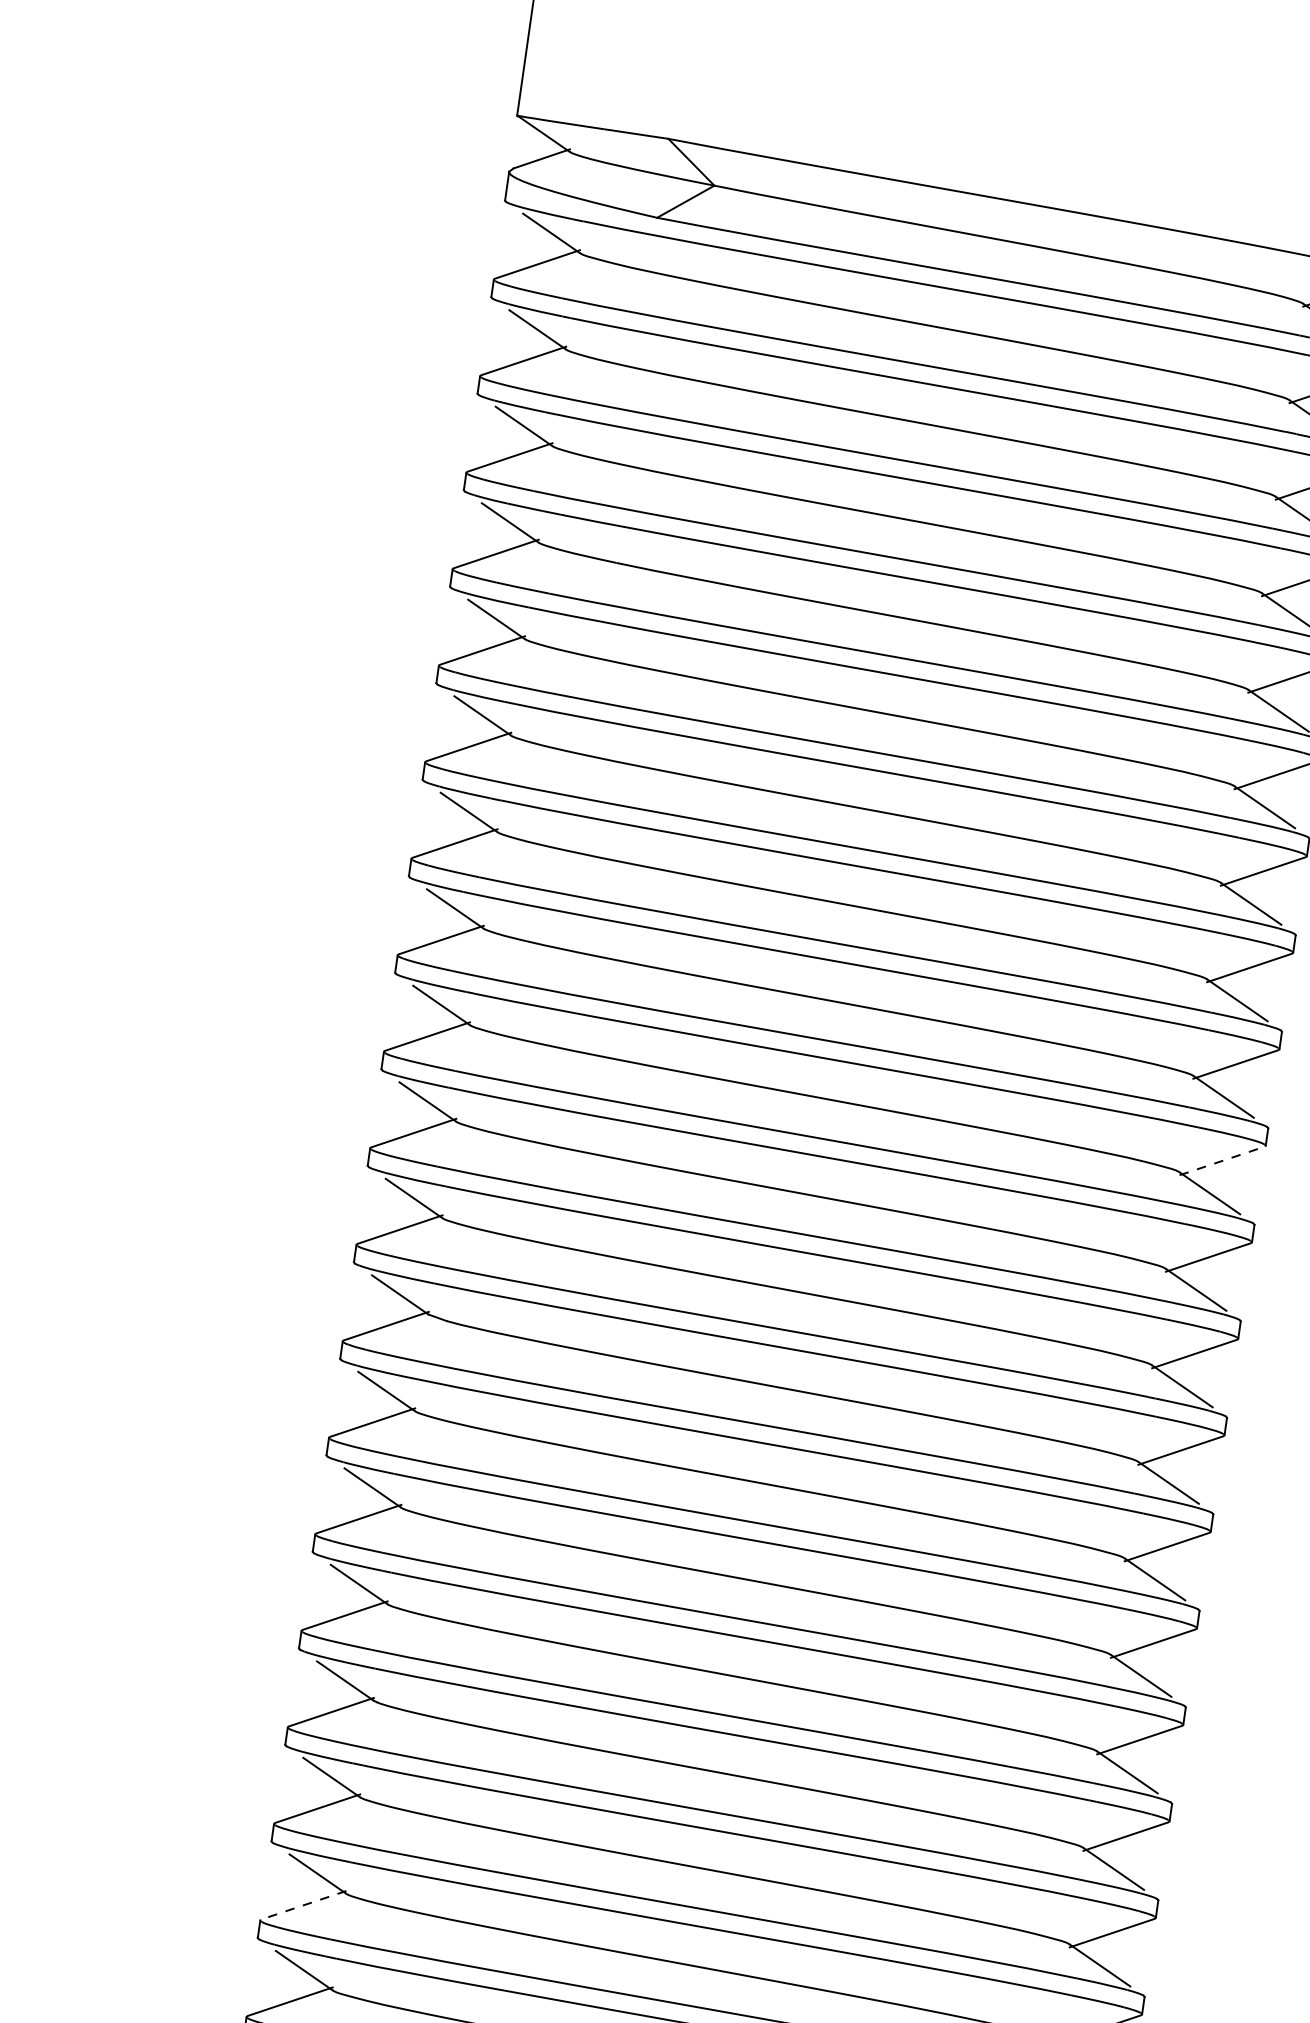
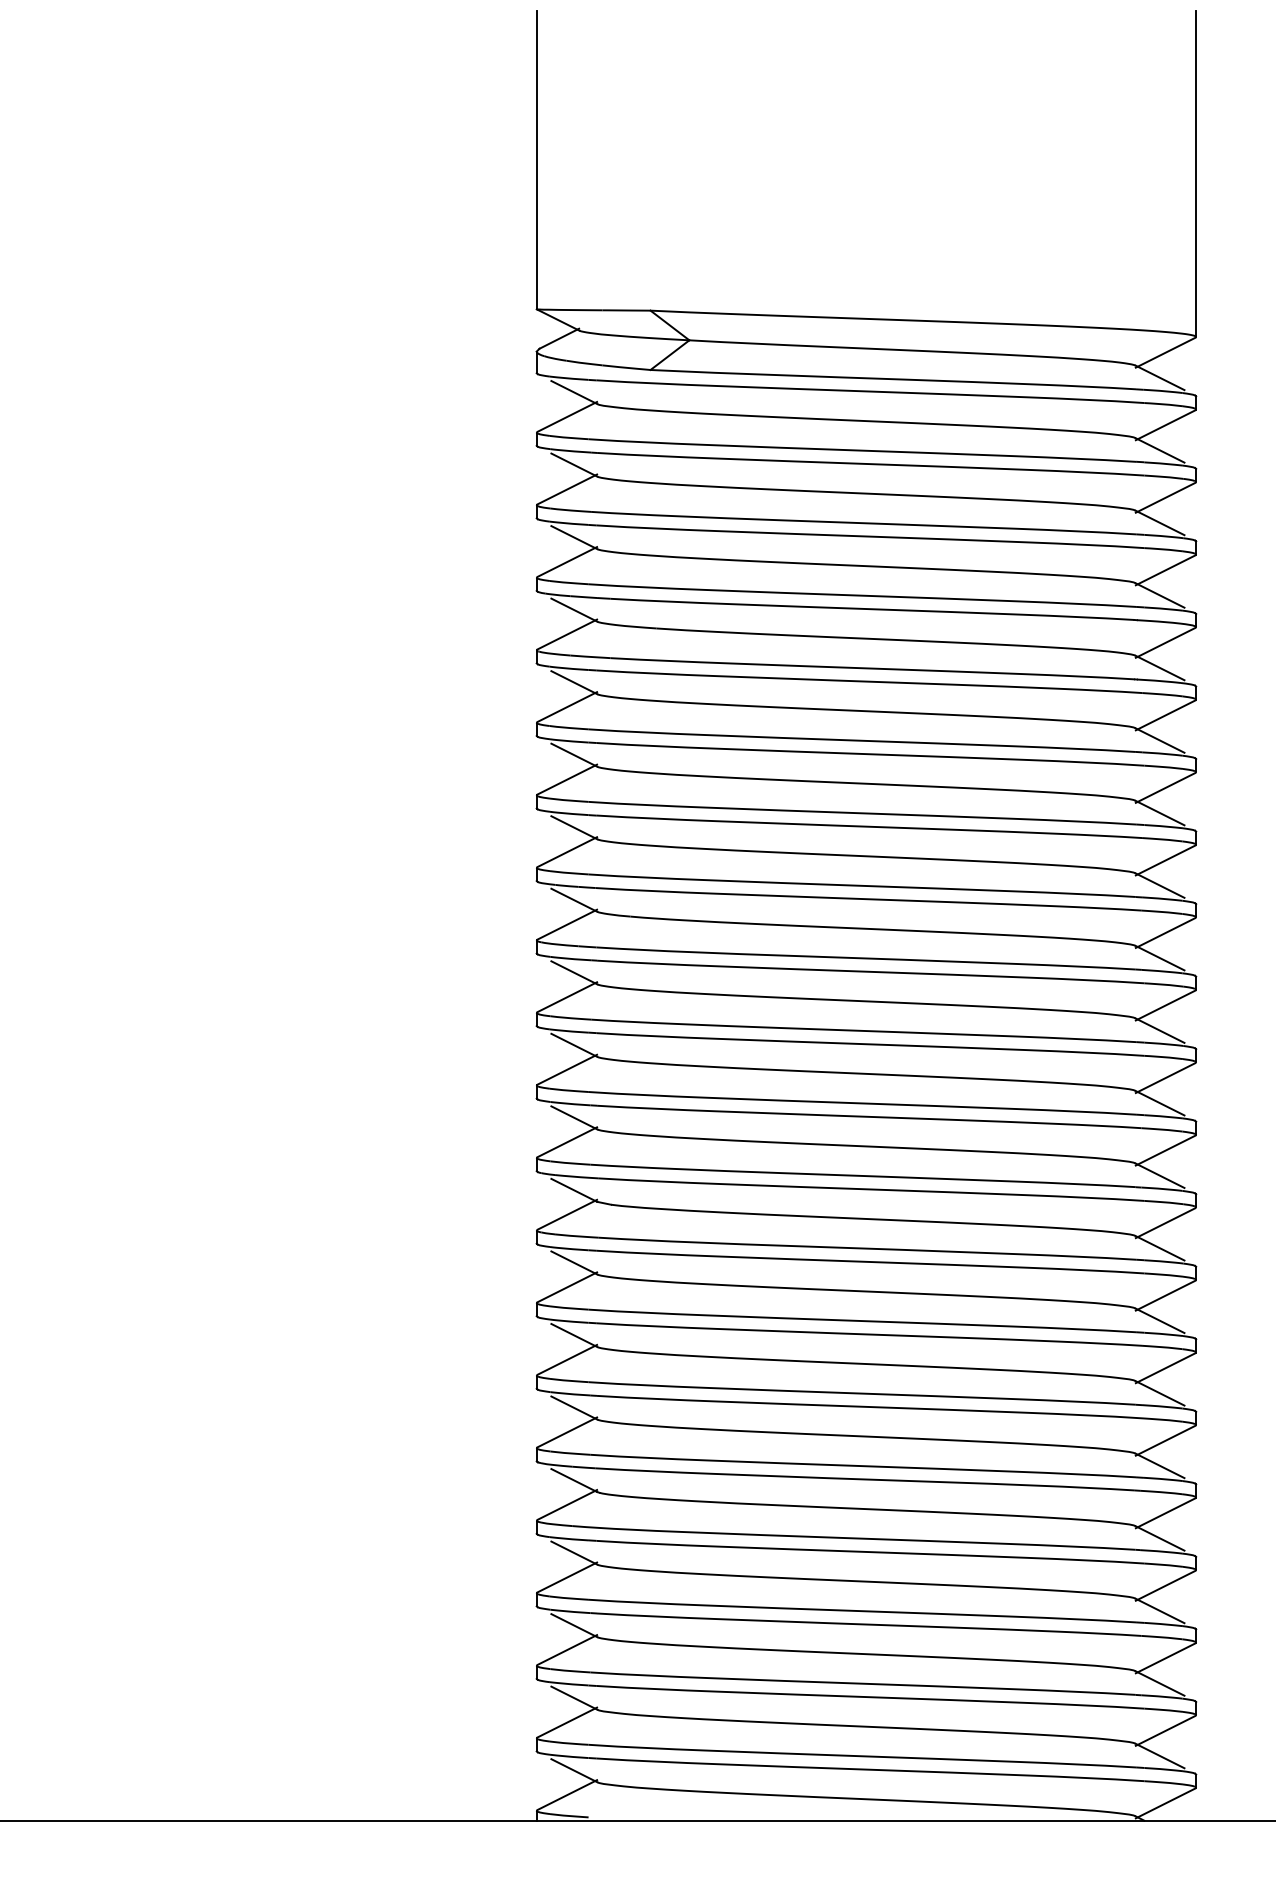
line: (1223, 1161) -> (1166, 1005), dashed -> solid
line: (302, 1905) -> (566, 1650), dashed -> solid

